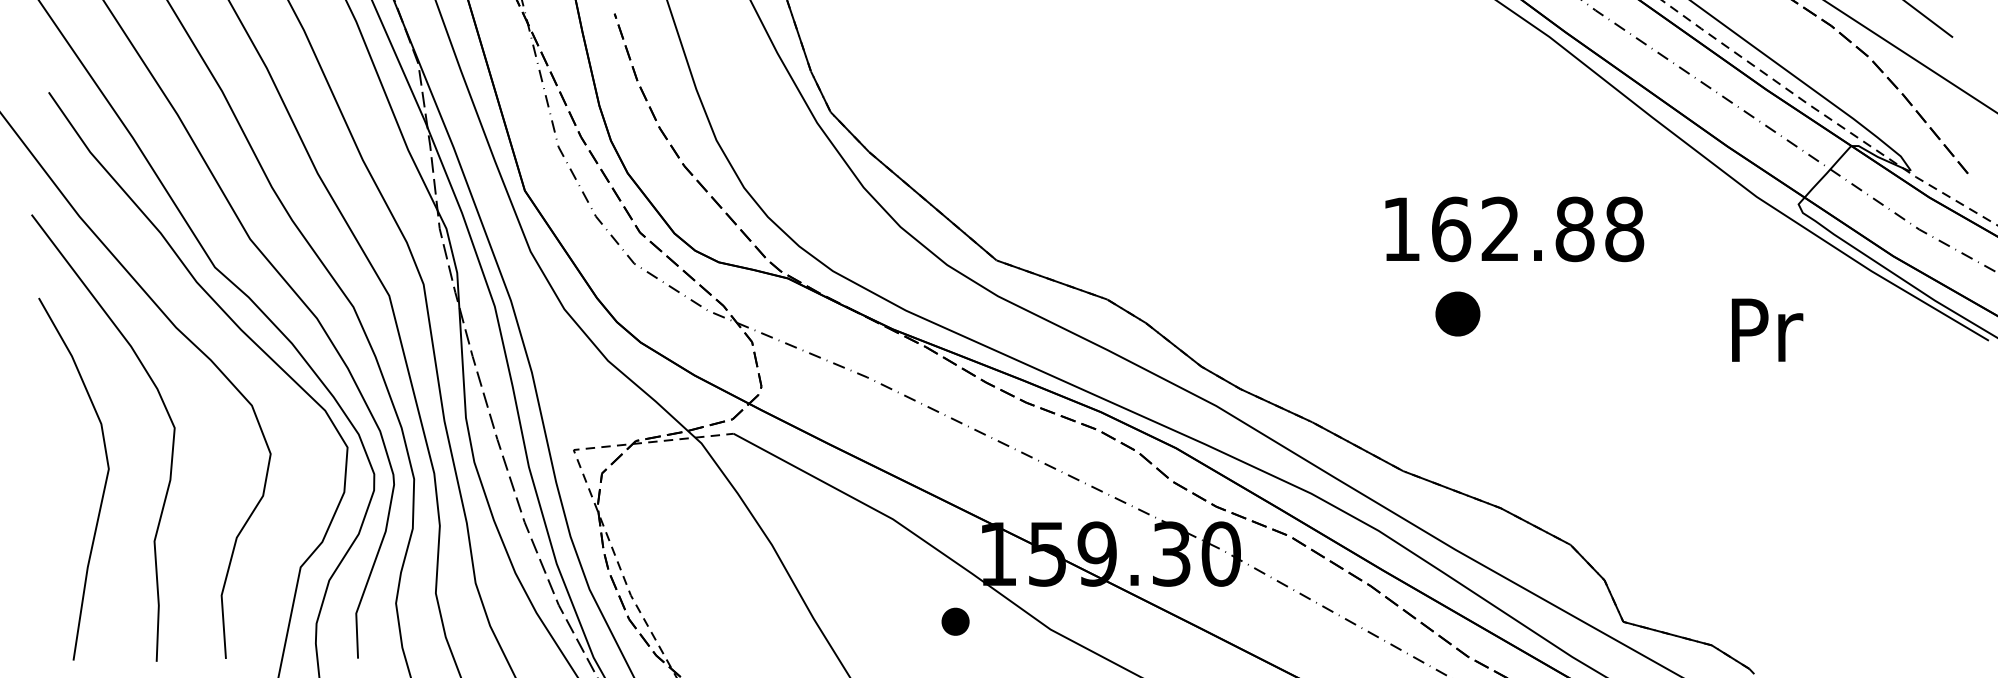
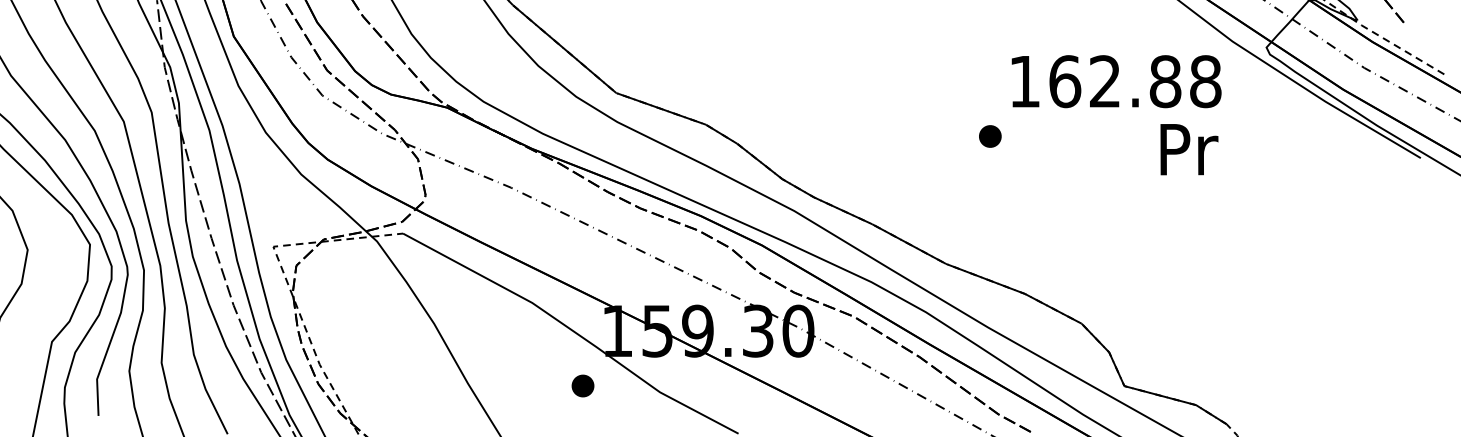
text: (1514, 229) -> (1116, 81), moved
part: (1457, 313) -> (989, 136), size x0.62
text: (1767, 329) -> (1189, 149), moved

